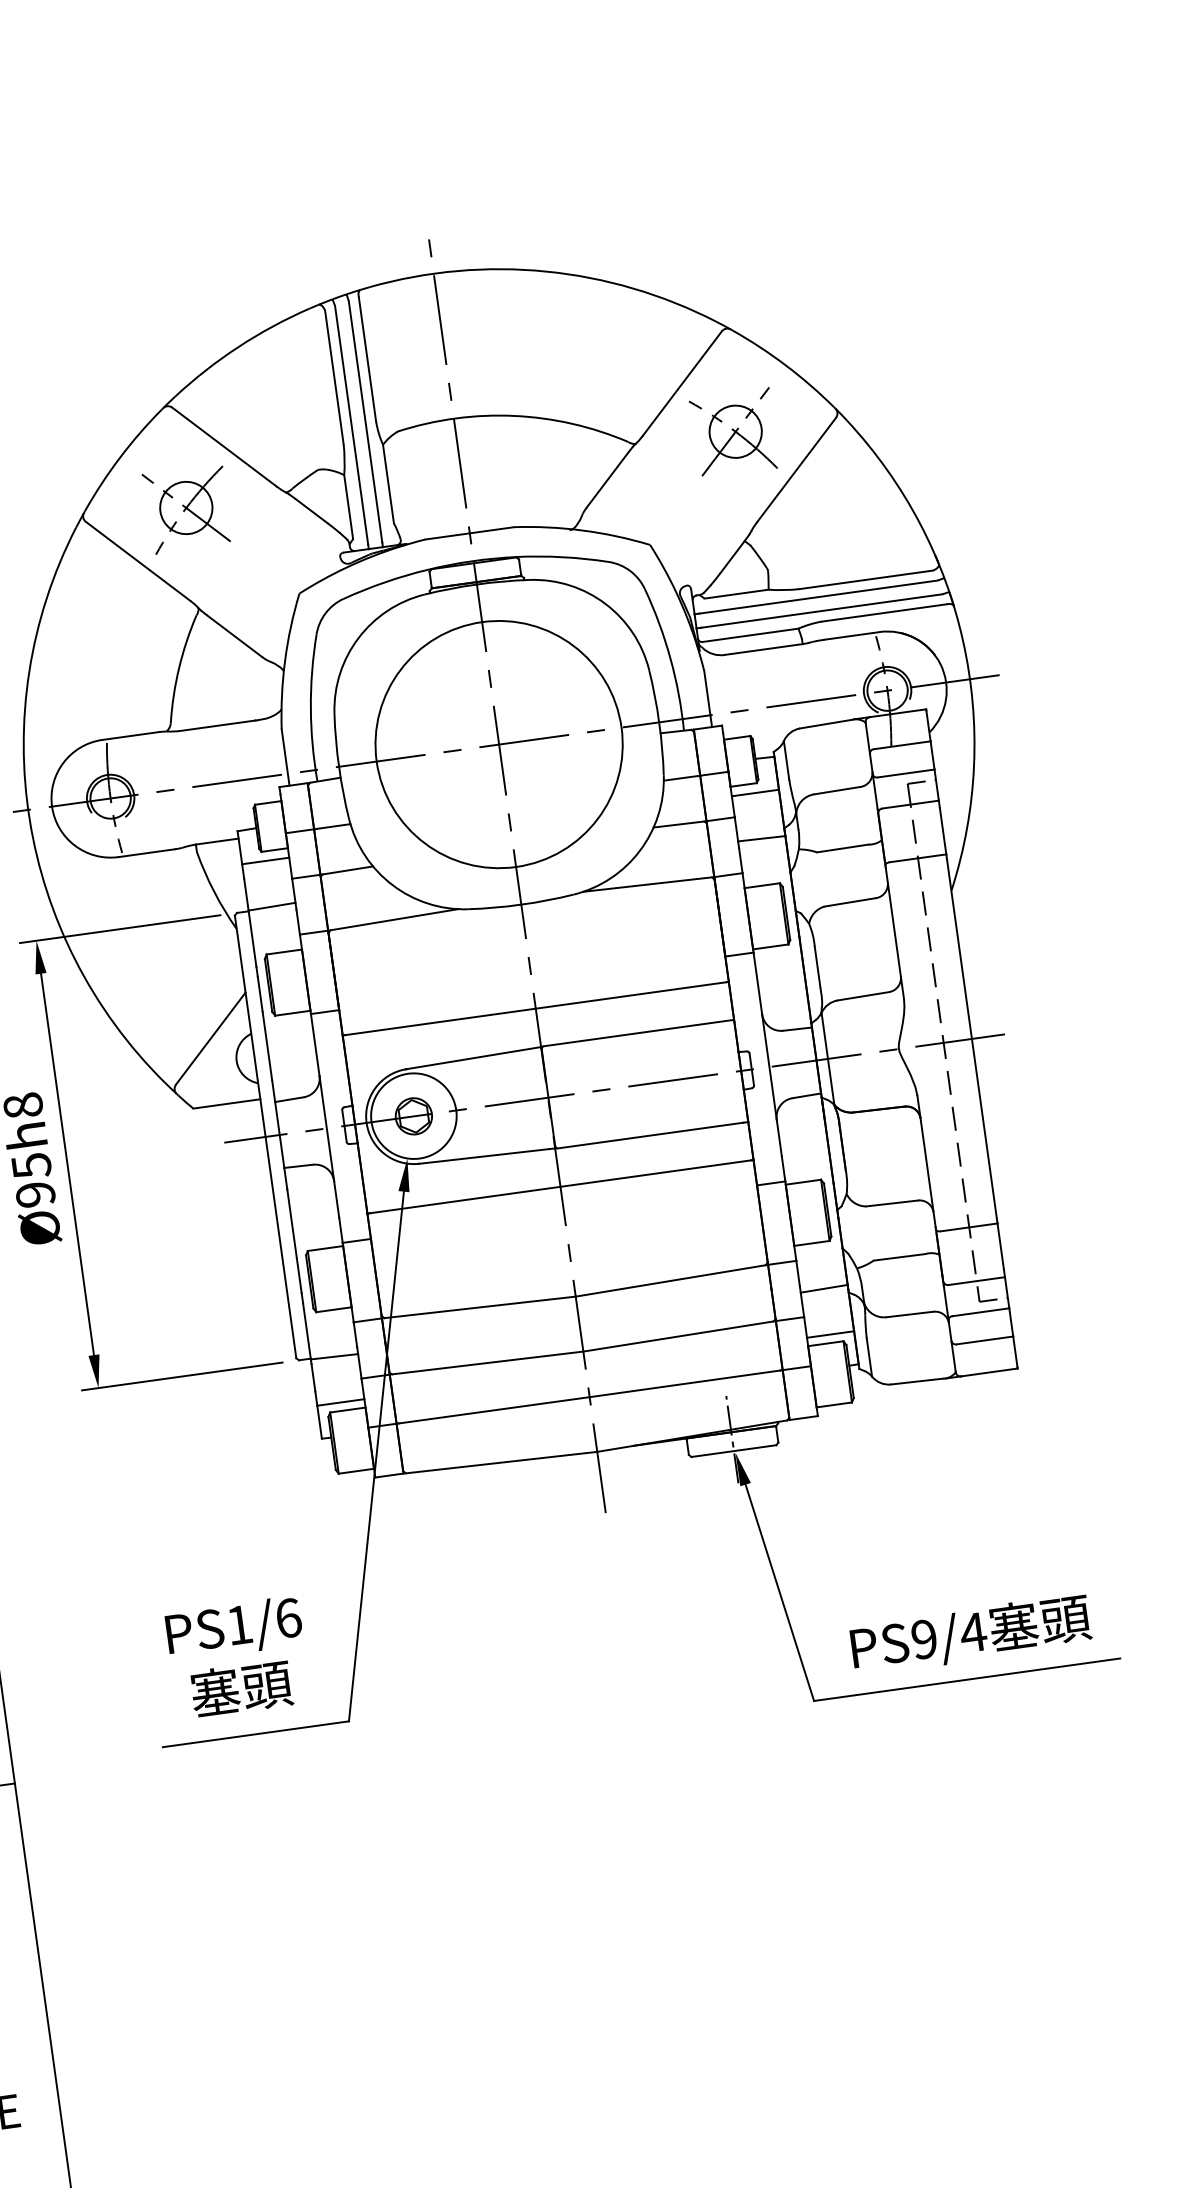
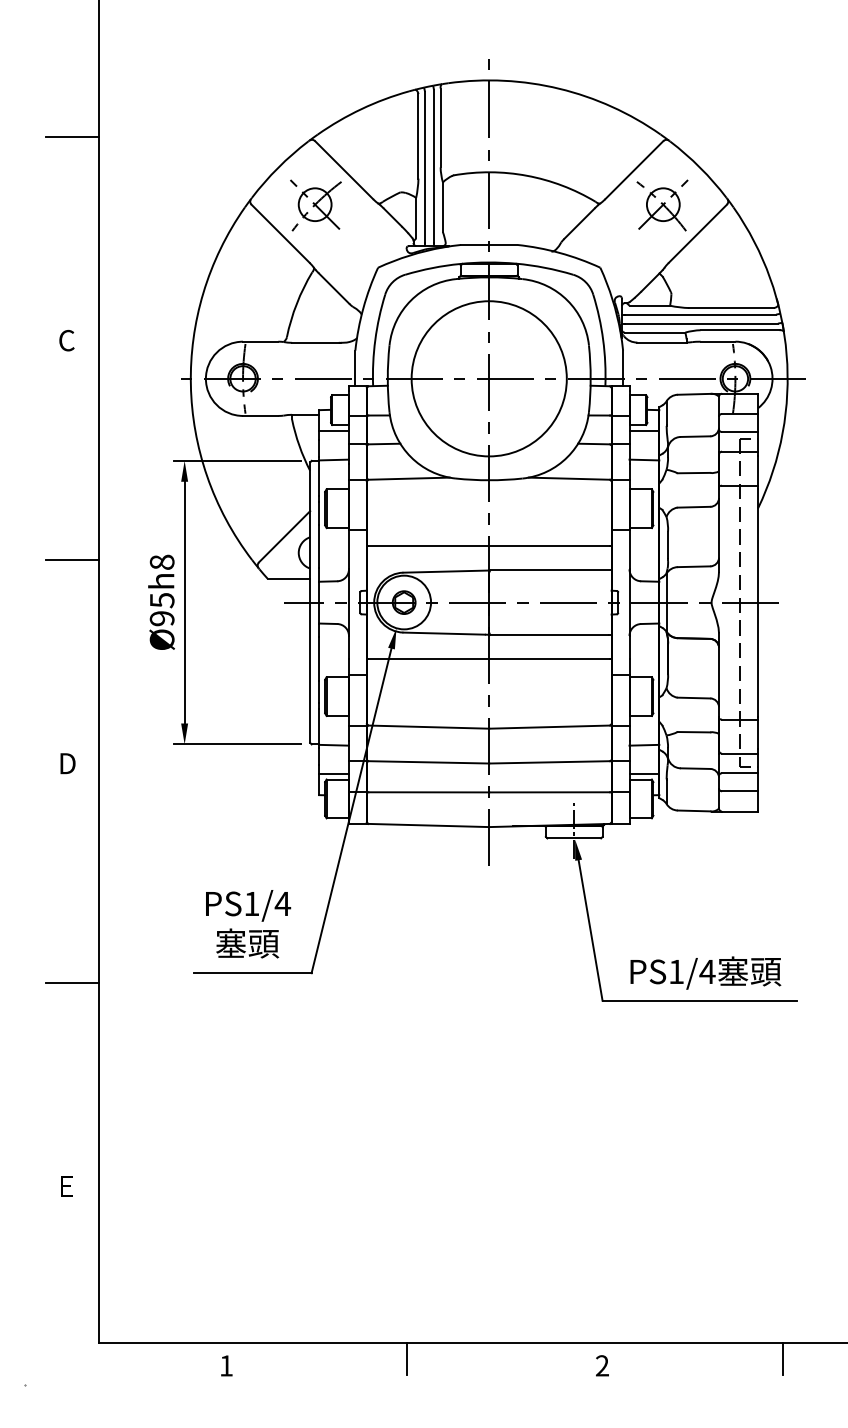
text: (287, 1617) -> (282, 903), PS1/6 -> PS1/4
text: (924, 1638) -> (676, 971), PS9/4 -> PS1/4

